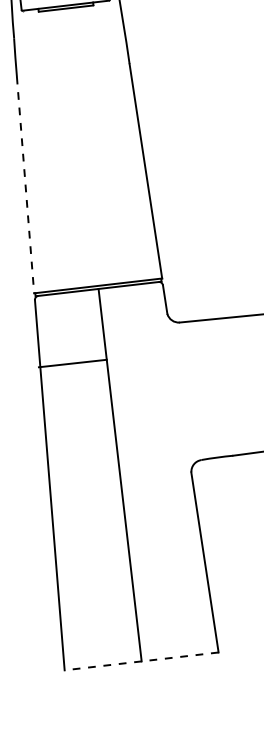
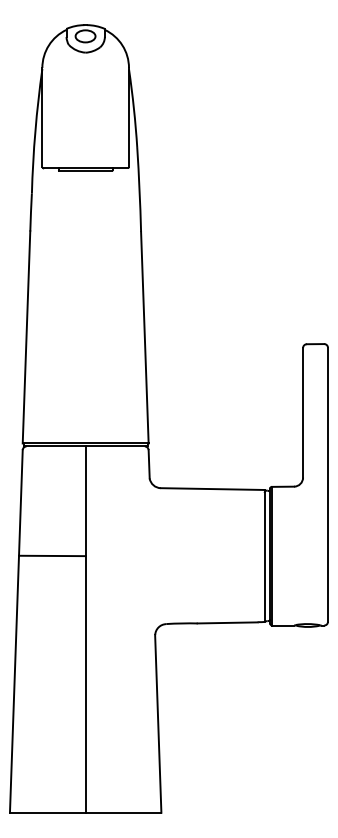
line: (25, 185) -> (26, 337), dashed -> solid
line: (72, 363) -> (52, 555), moved
line: (141, 661) -> (85, 812), dashed -> solid

